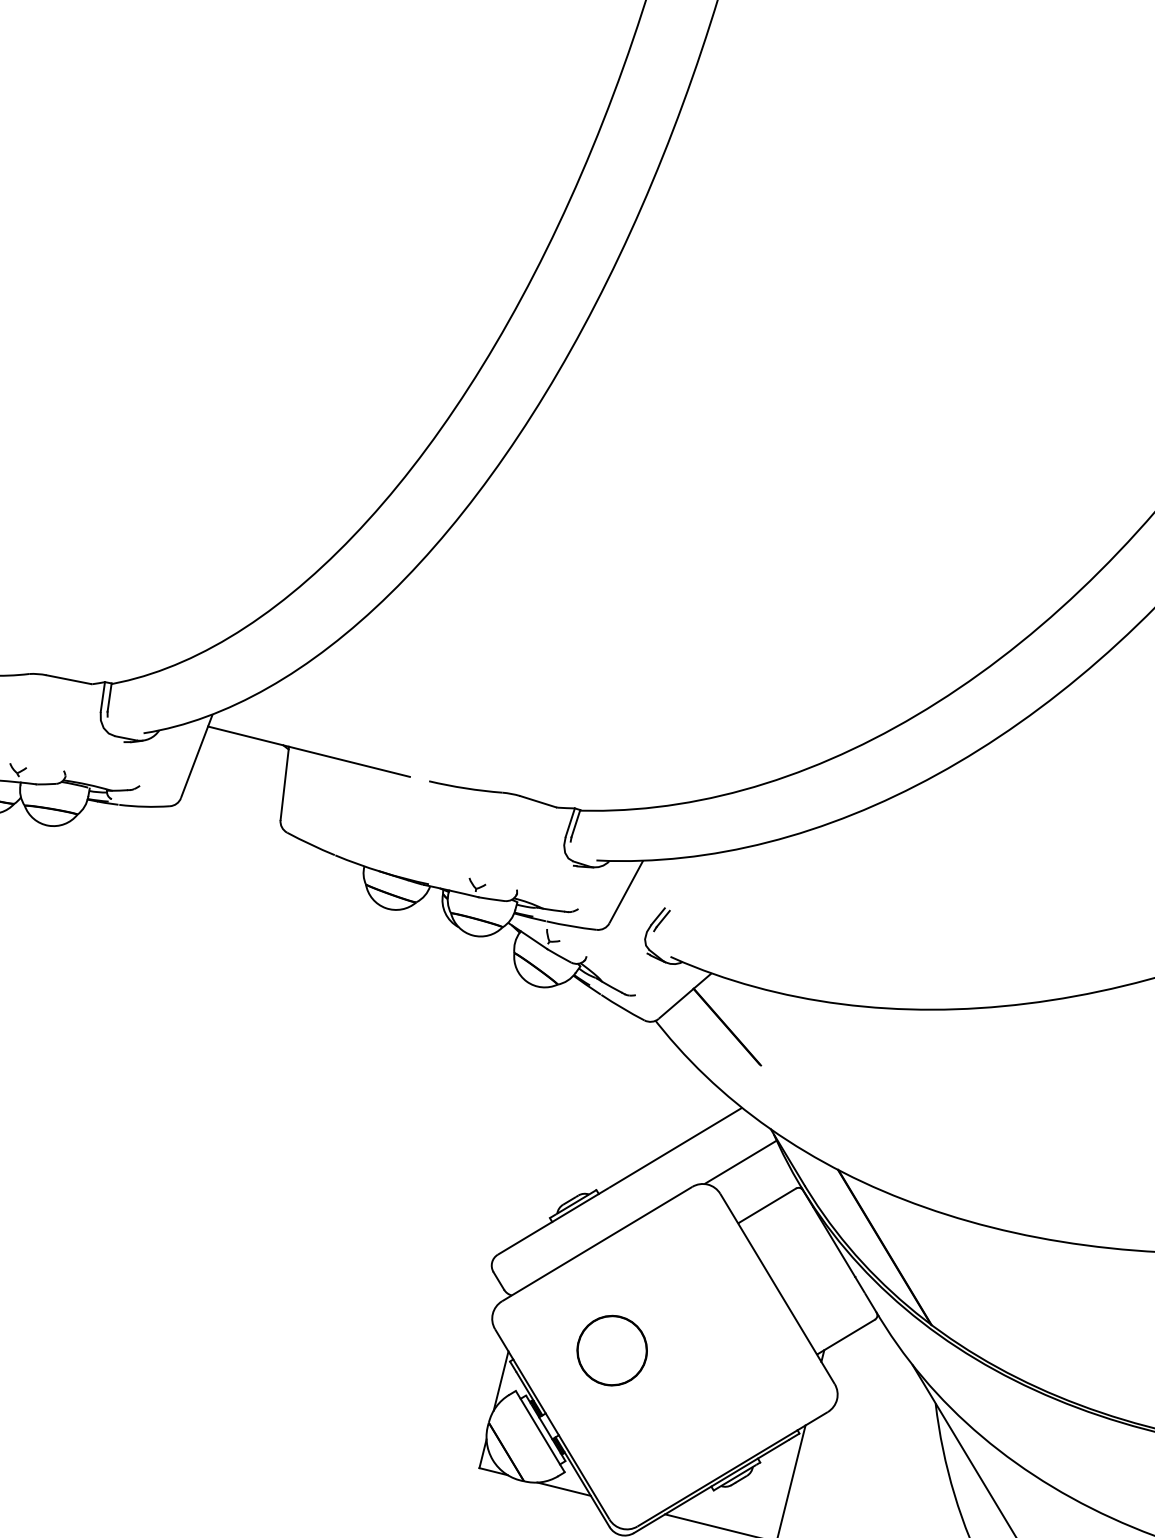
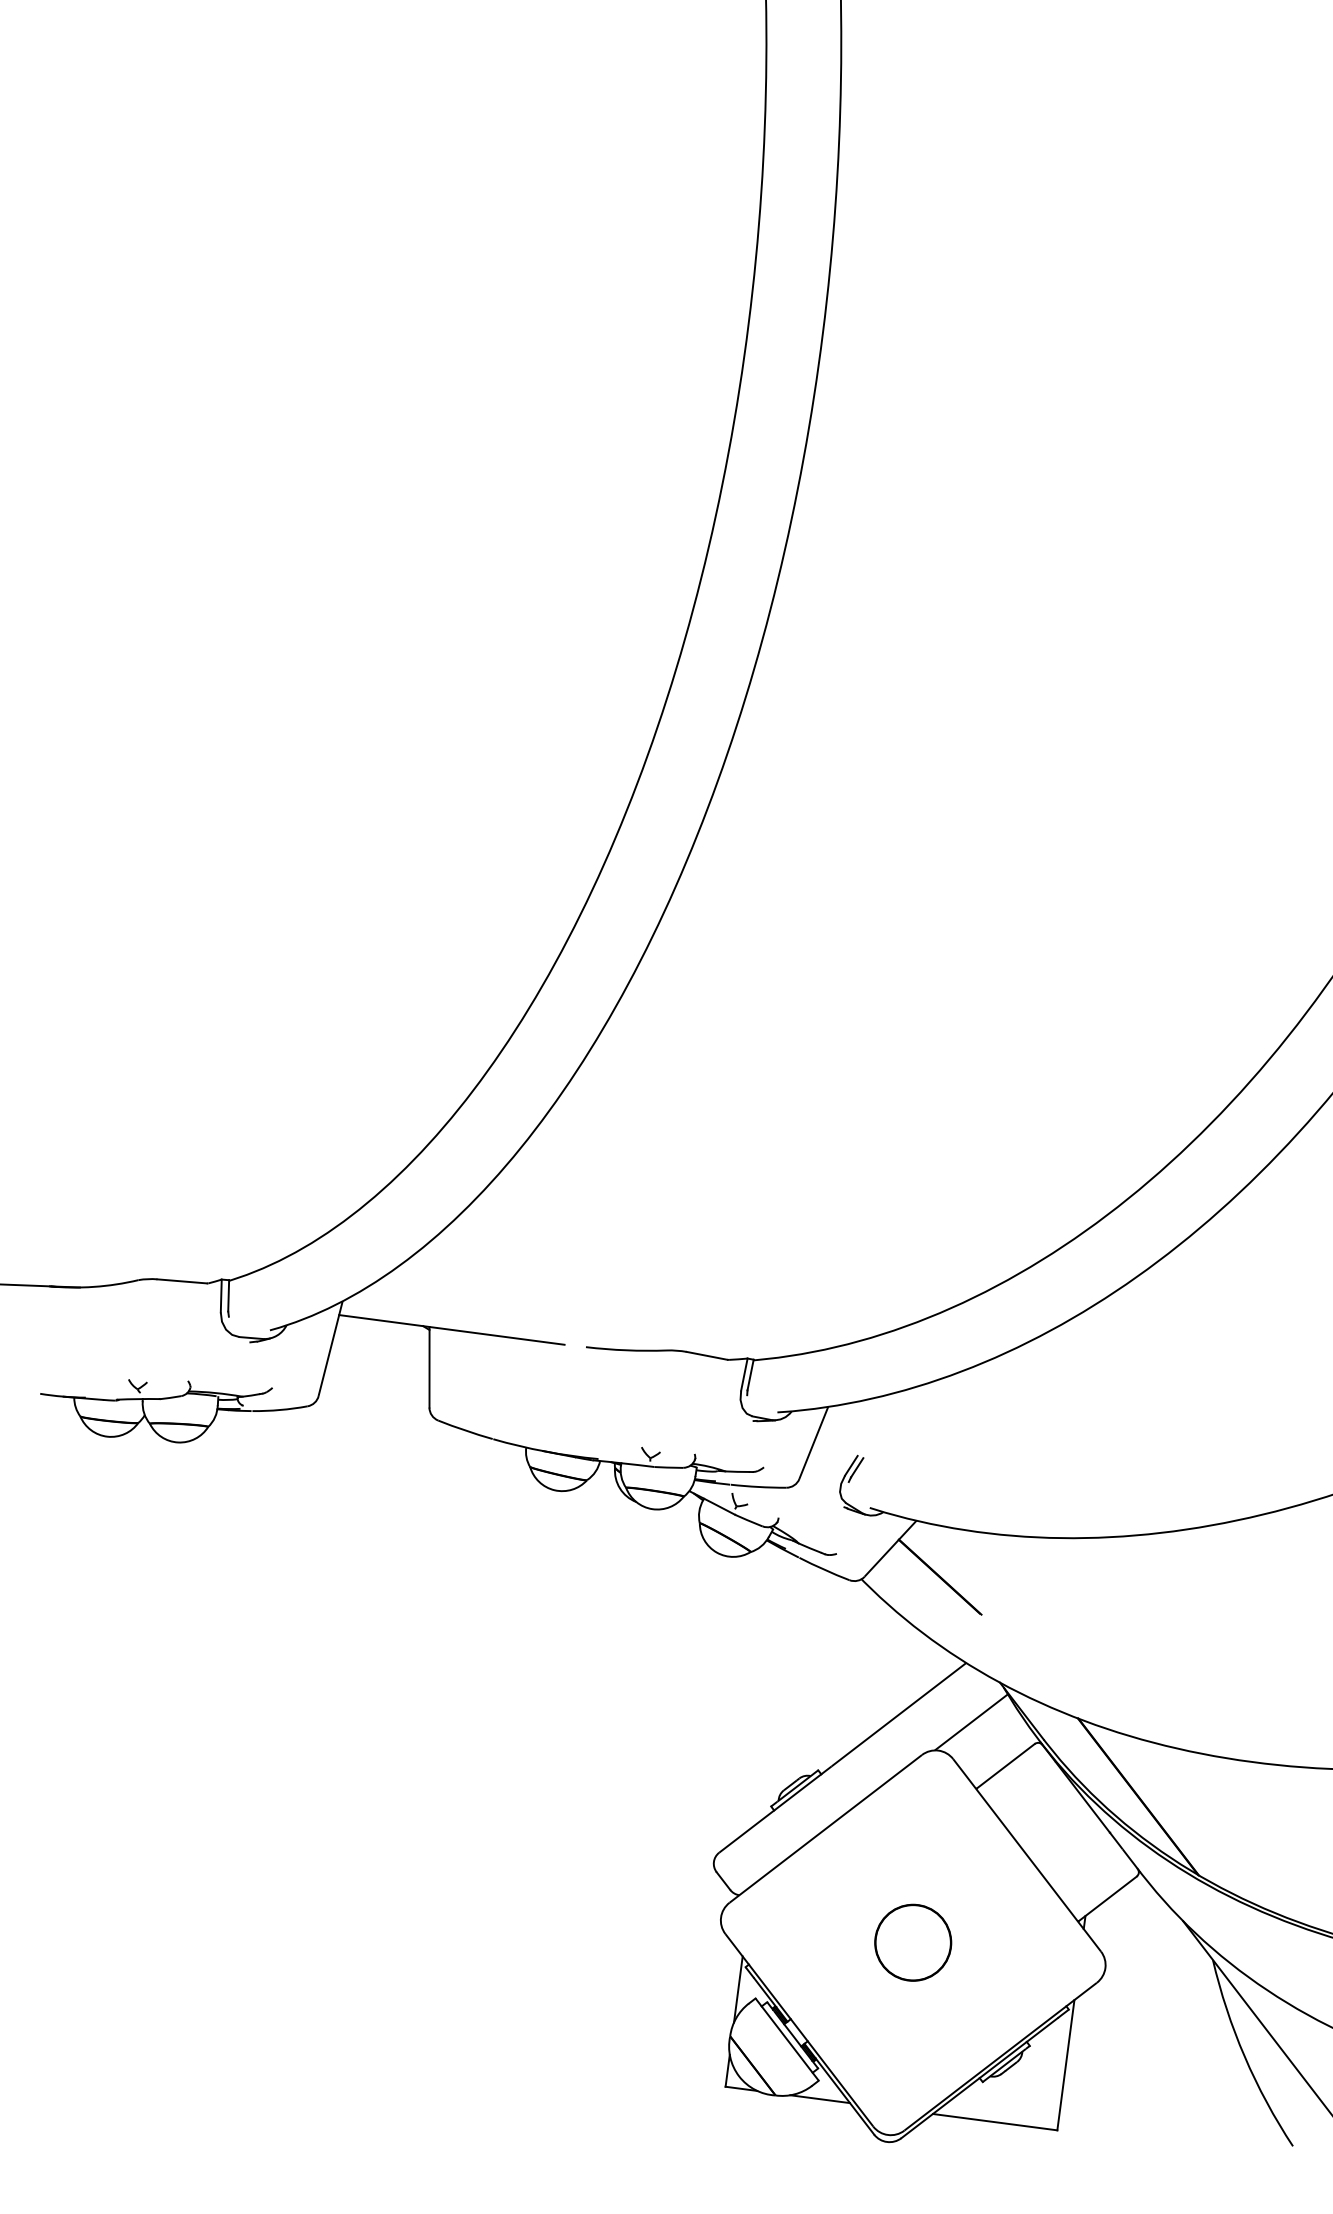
circle: (612, 1350) -> (913, 1942), moved

